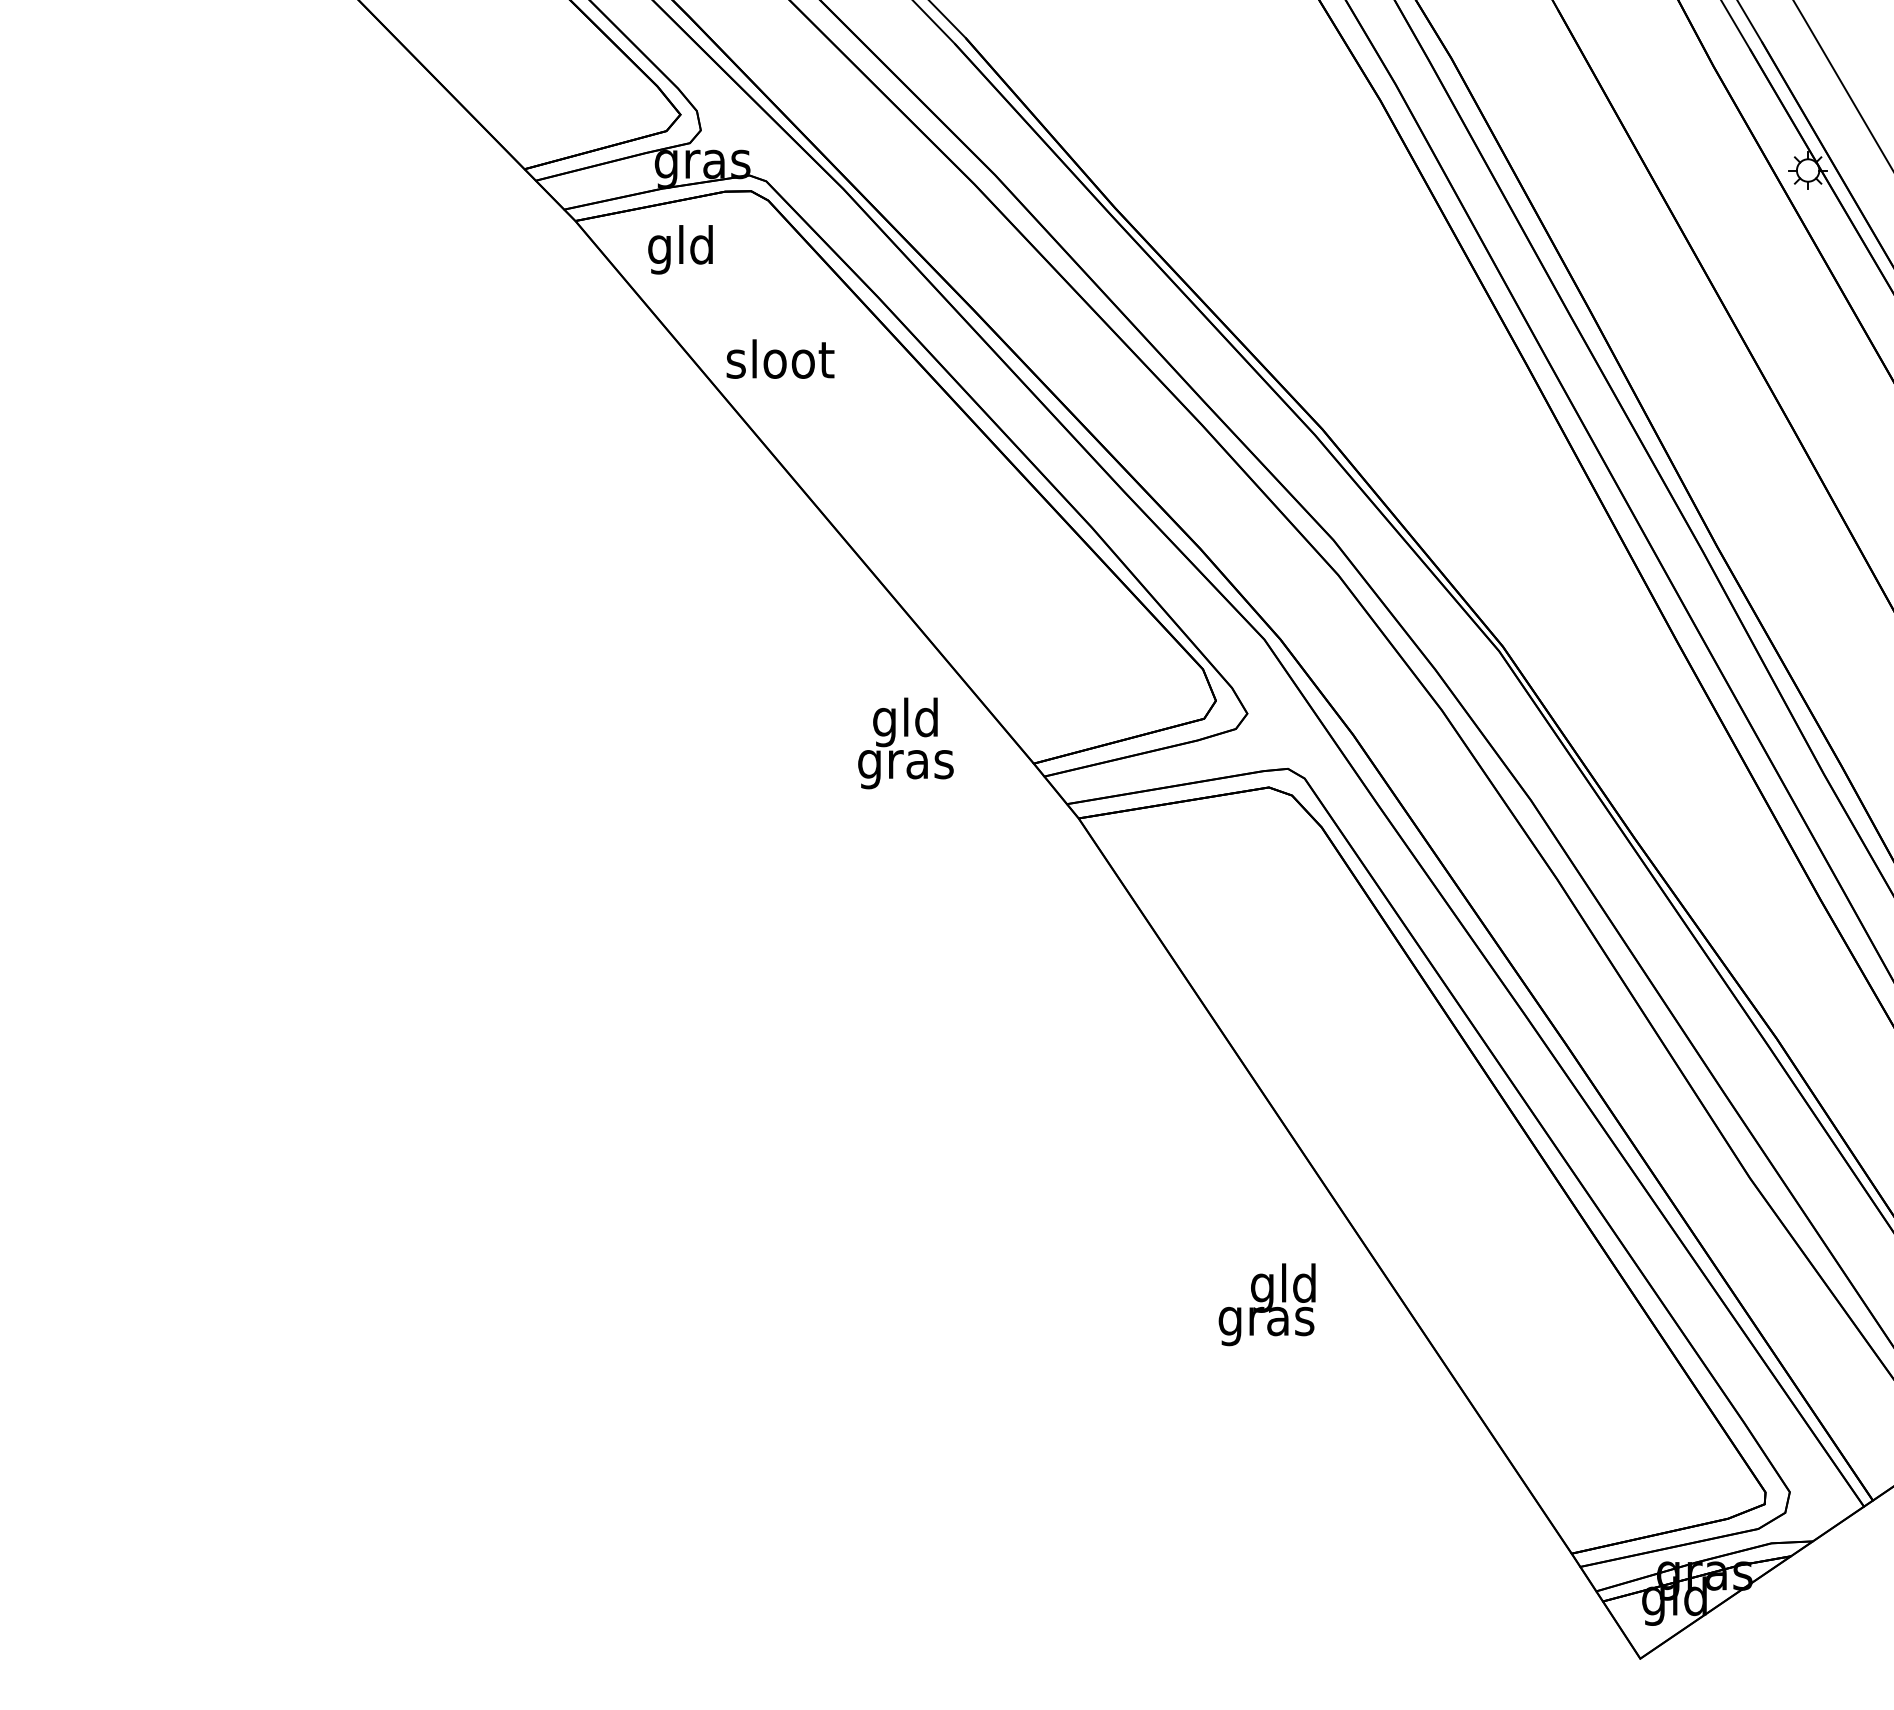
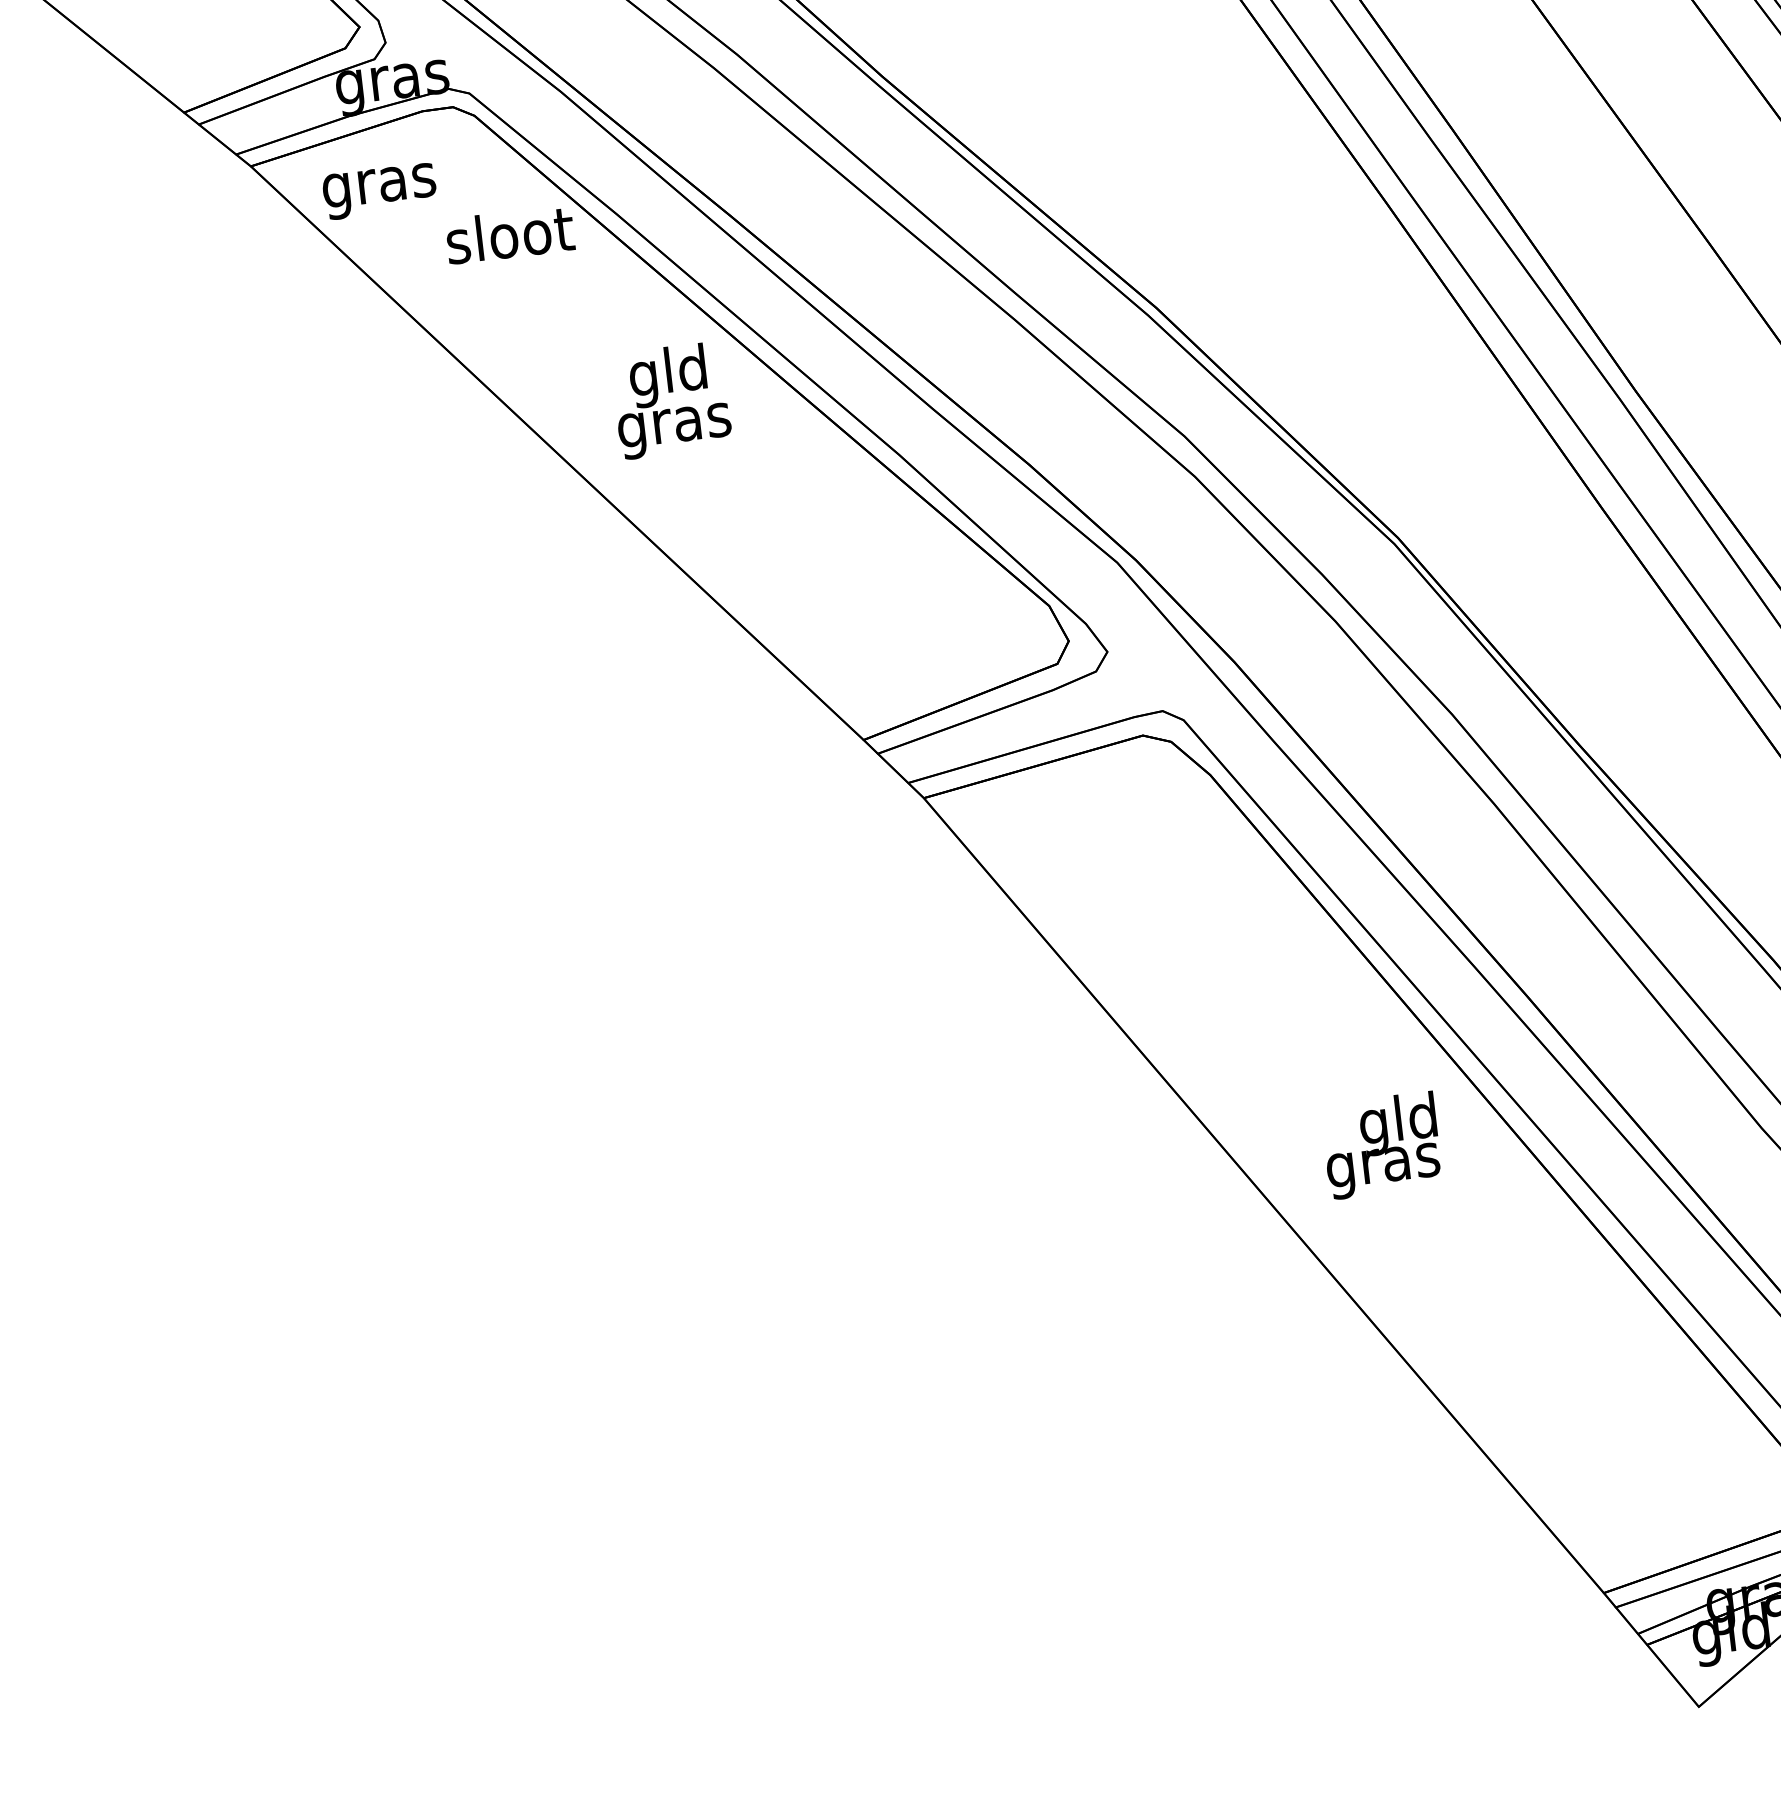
text: (681, 249) -> (379, 185), gld -> gras
text: (780, 358) -> (509, 234), moved
text: (905, 743) -> (671, 400), moved
text: (1266, 1304) -> (1380, 1145), moved

